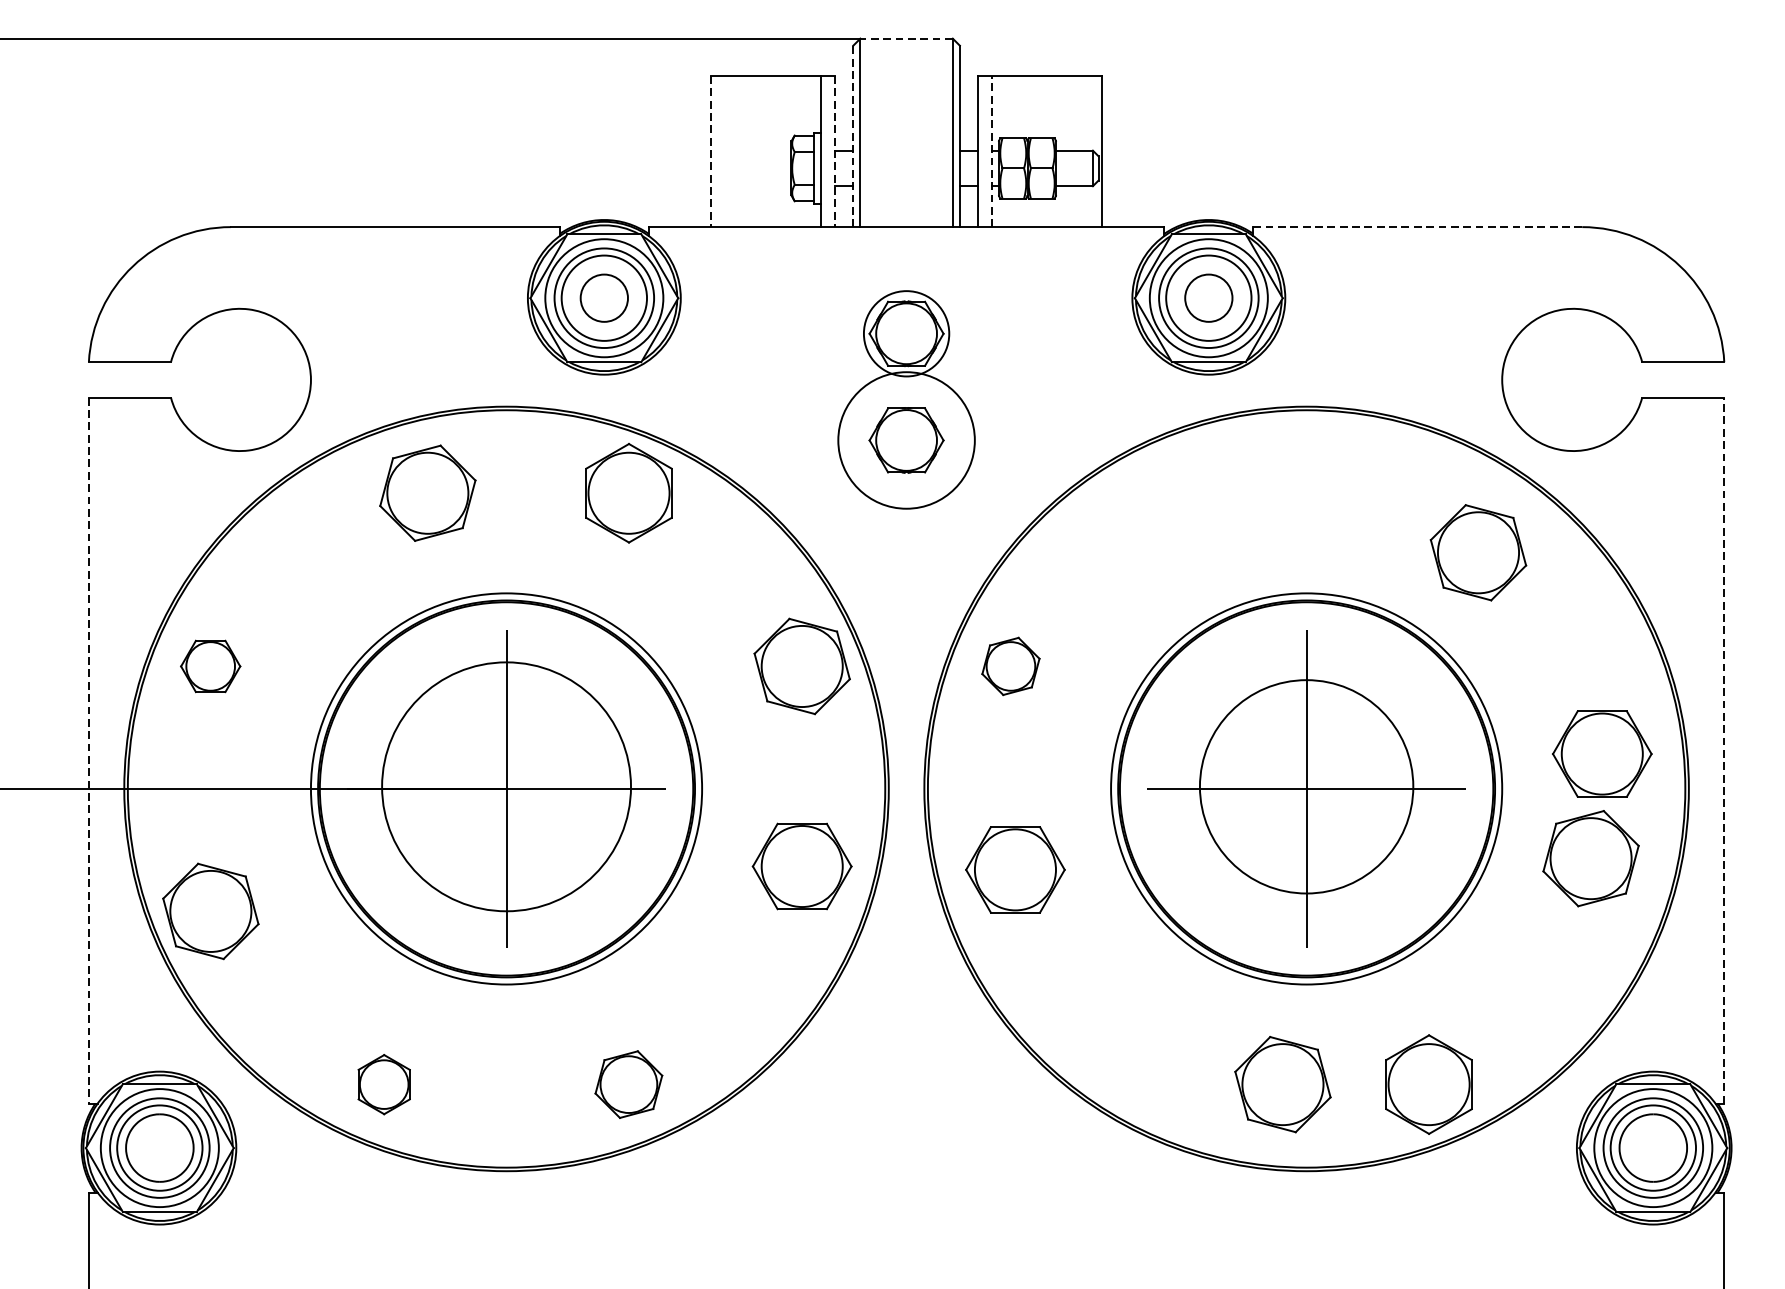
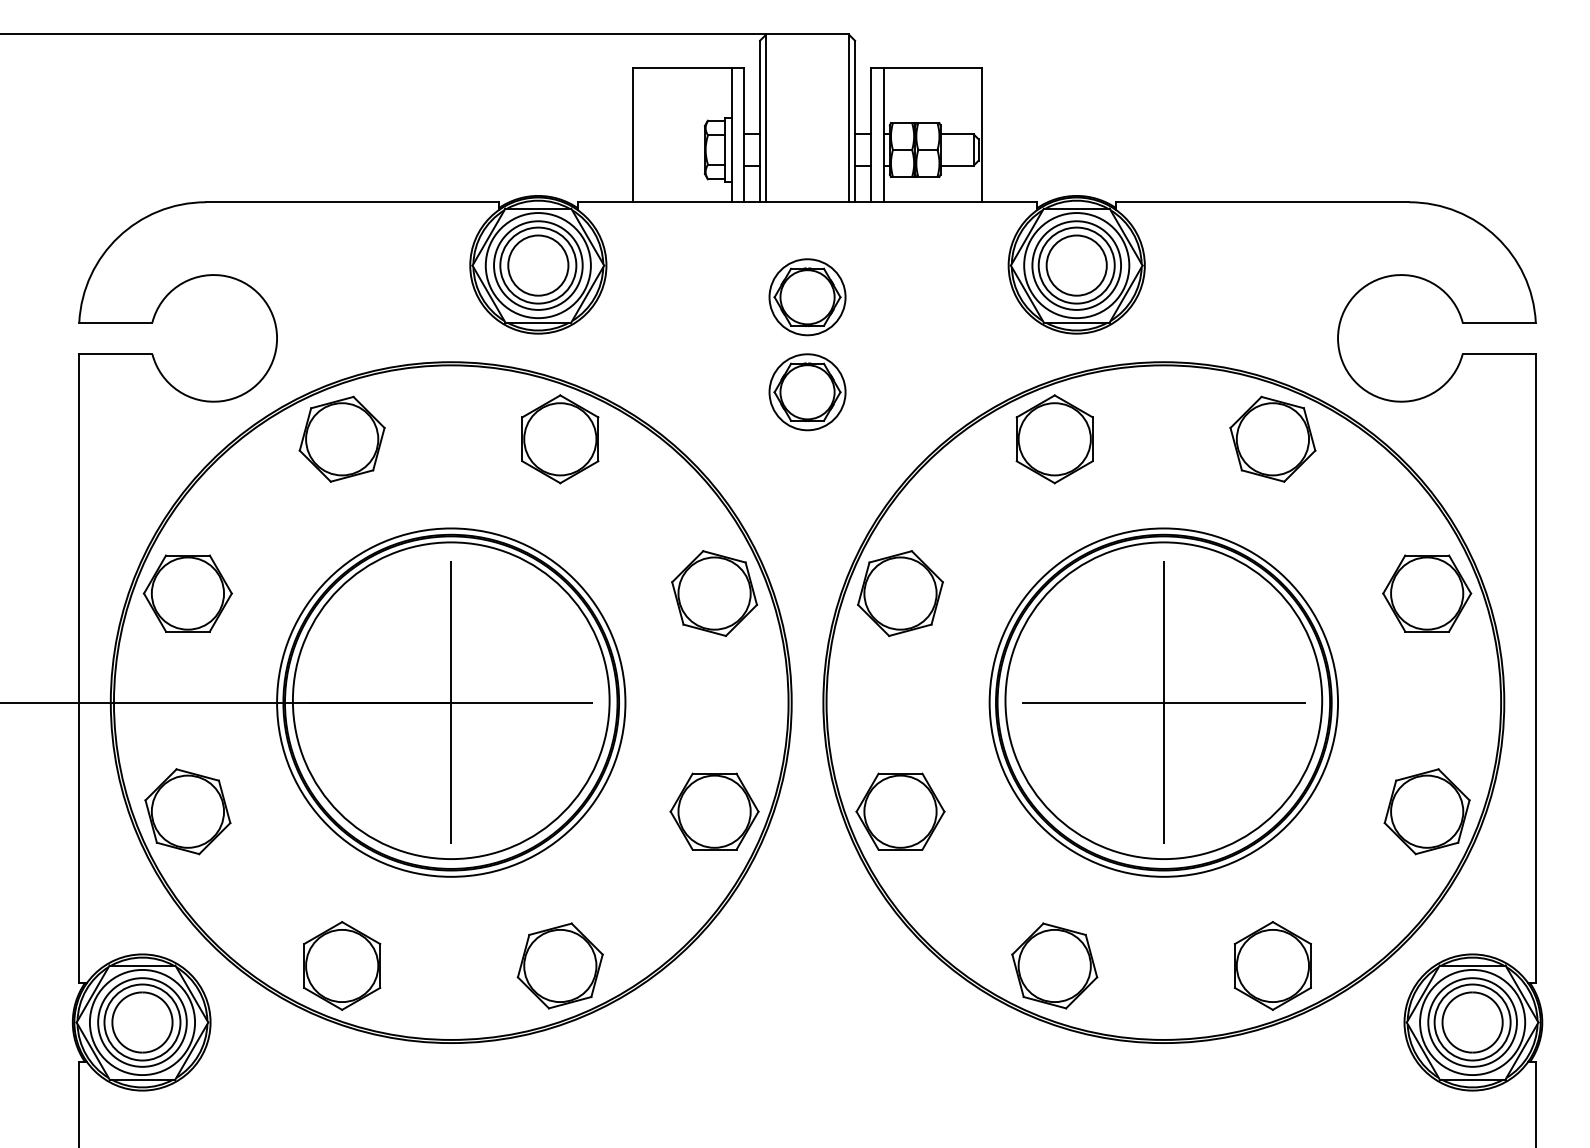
line: (906, 38) -> (807, 34), dashed -> solid
line: (853, 136) -> (760, 121), dashed -> solid
line: (991, 151) -> (883, 134), dashed -> solid
line: (711, 152) -> (633, 135), dashed -> solid
line: (835, 152) -> (744, 135), dashed -> solid
line: (1417, 227) -> (1262, 202), dashed -> solid
circle: (604, 298) -> (538, 265), size x1.43
circle: (1208, 298) -> (1076, 265), size x1.43
circle: (906, 440) -> (807, 392), size x0.62
part: (427, 492) -> (341, 438), moved
part: (1183, 493) -> (1054, 439), added
part: (1478, 551) -> (1272, 438), moved
part: (210, 666) -> (187, 593), size x1.67
part: (1010, 666) -> (900, 593), size x1.67
line: (1723, 750) -> (1535, 668), dashed -> solid
line: (89, 751) -> (79, 669), dashed -> solid
part: (1602, 753) -> (1427, 593), moved
circle: (505, 786) -> (450, 700), size x1.43
circle: (1306, 786) -> (1163, 700), size x1.67
part: (1590, 858) -> (1426, 811), moved
part: (802, 866) -> (714, 811), moved
part: (1015, 869) -> (900, 811), moved
part: (384, 1084) -> (342, 965), size x1.67
part: (628, 1084) -> (559, 965), size x1.43
part: (1282, 1084) -> (1054, 965), moved

